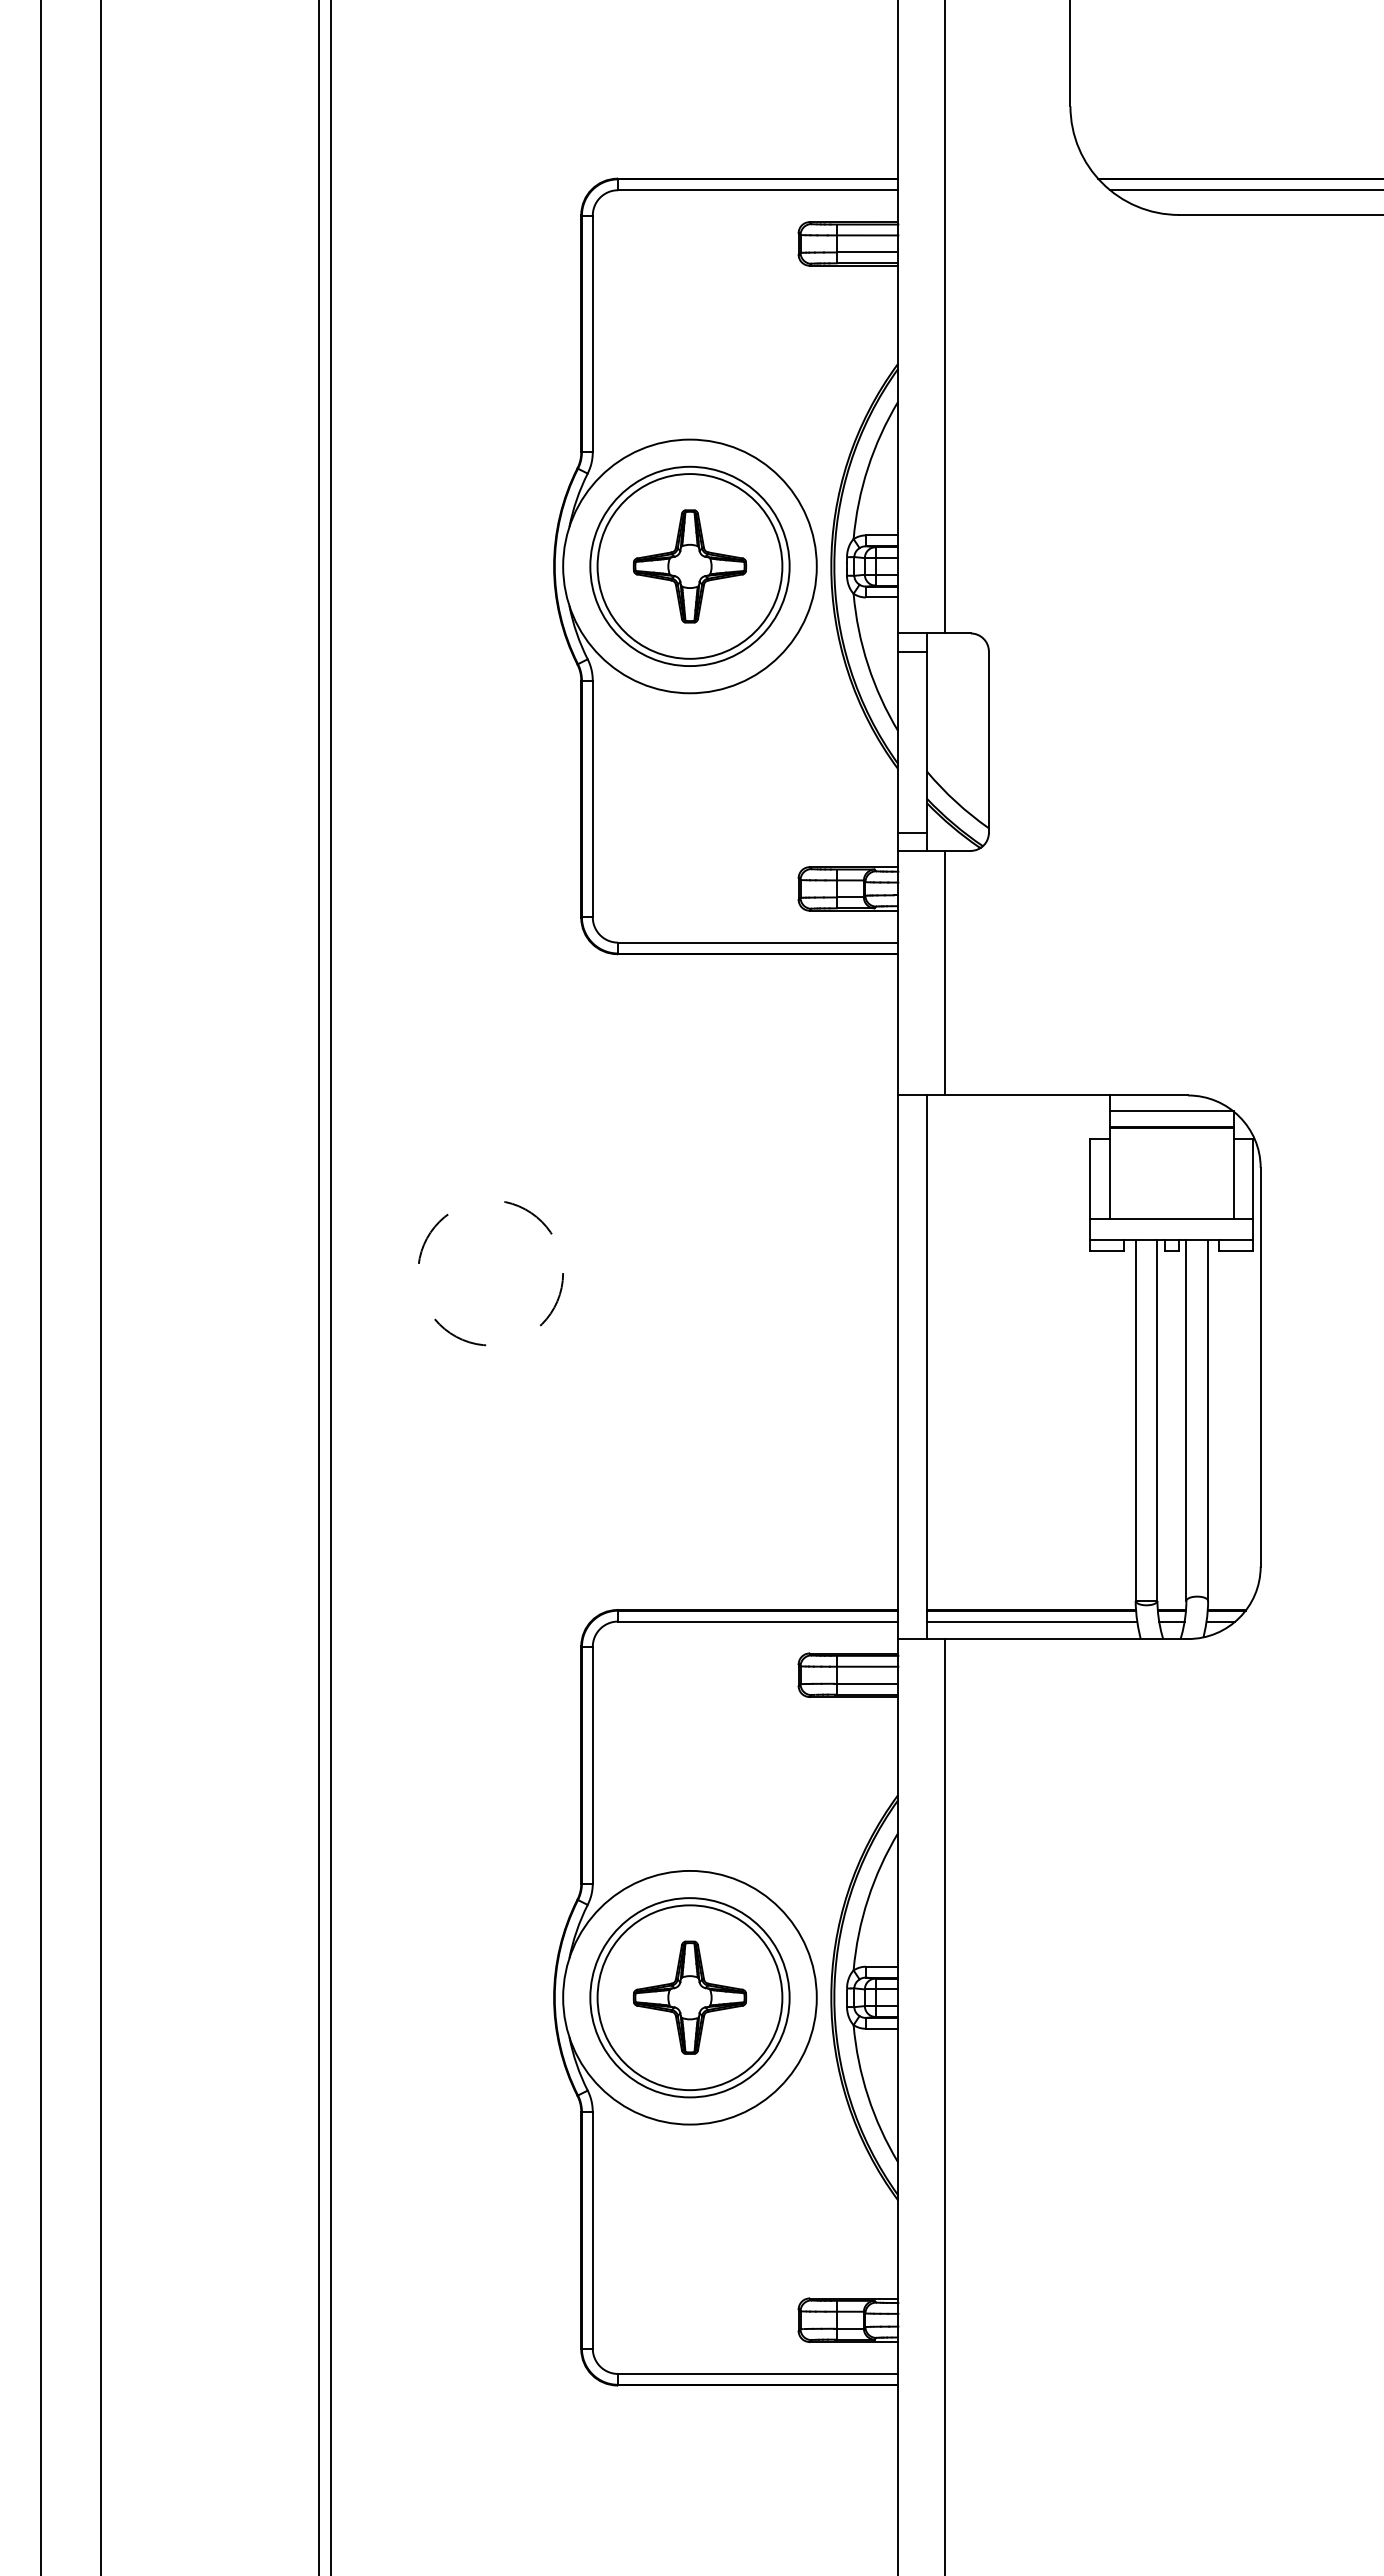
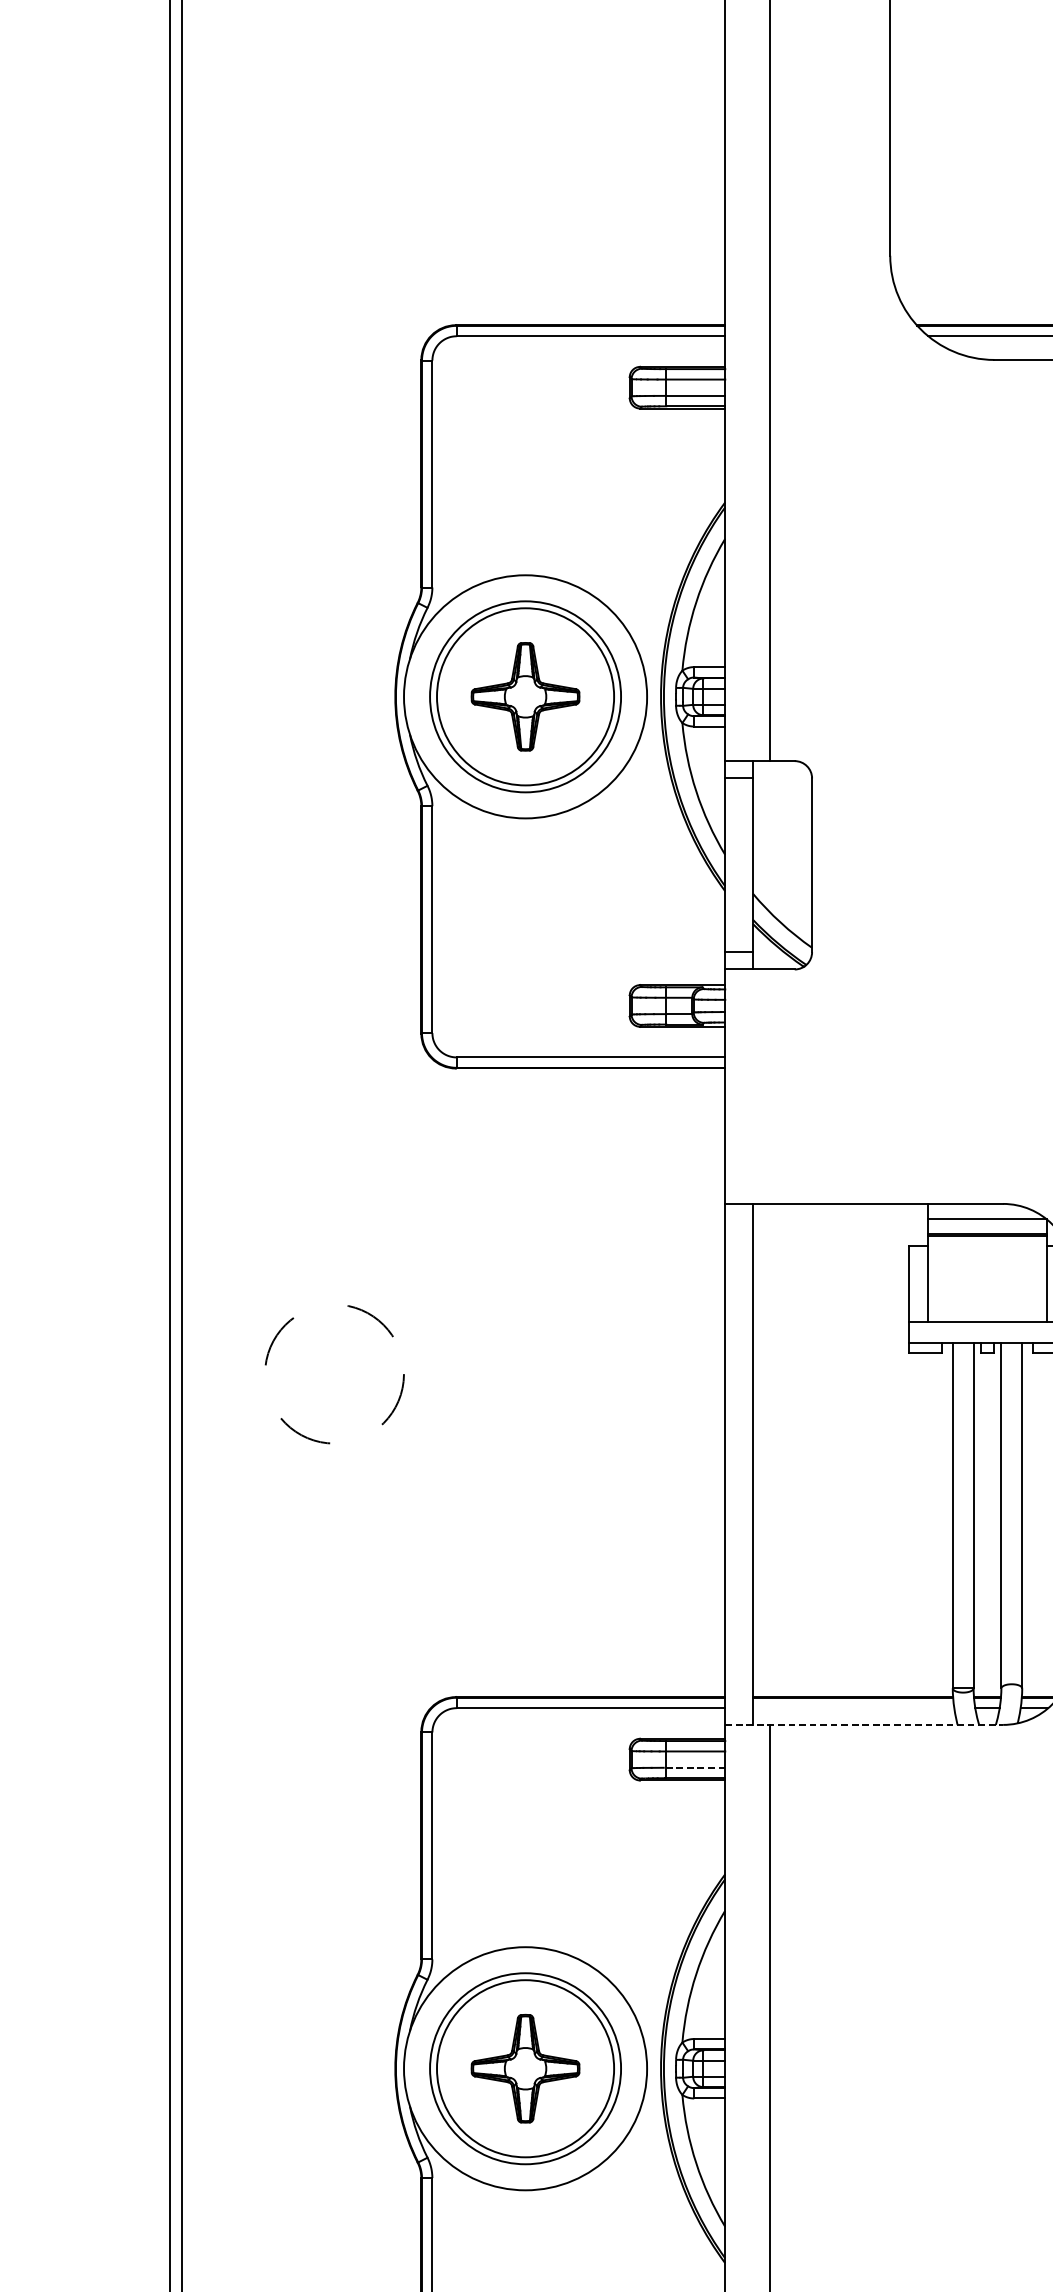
line: (945, 972) -> (770, 1086), removed
line: (1032, 1621) -> (853, 1708), removed
line: (1043, 1639) -> (864, 1725), solid -> dashed
line: (865, 1683) -> (693, 1767), solid -> dashed

